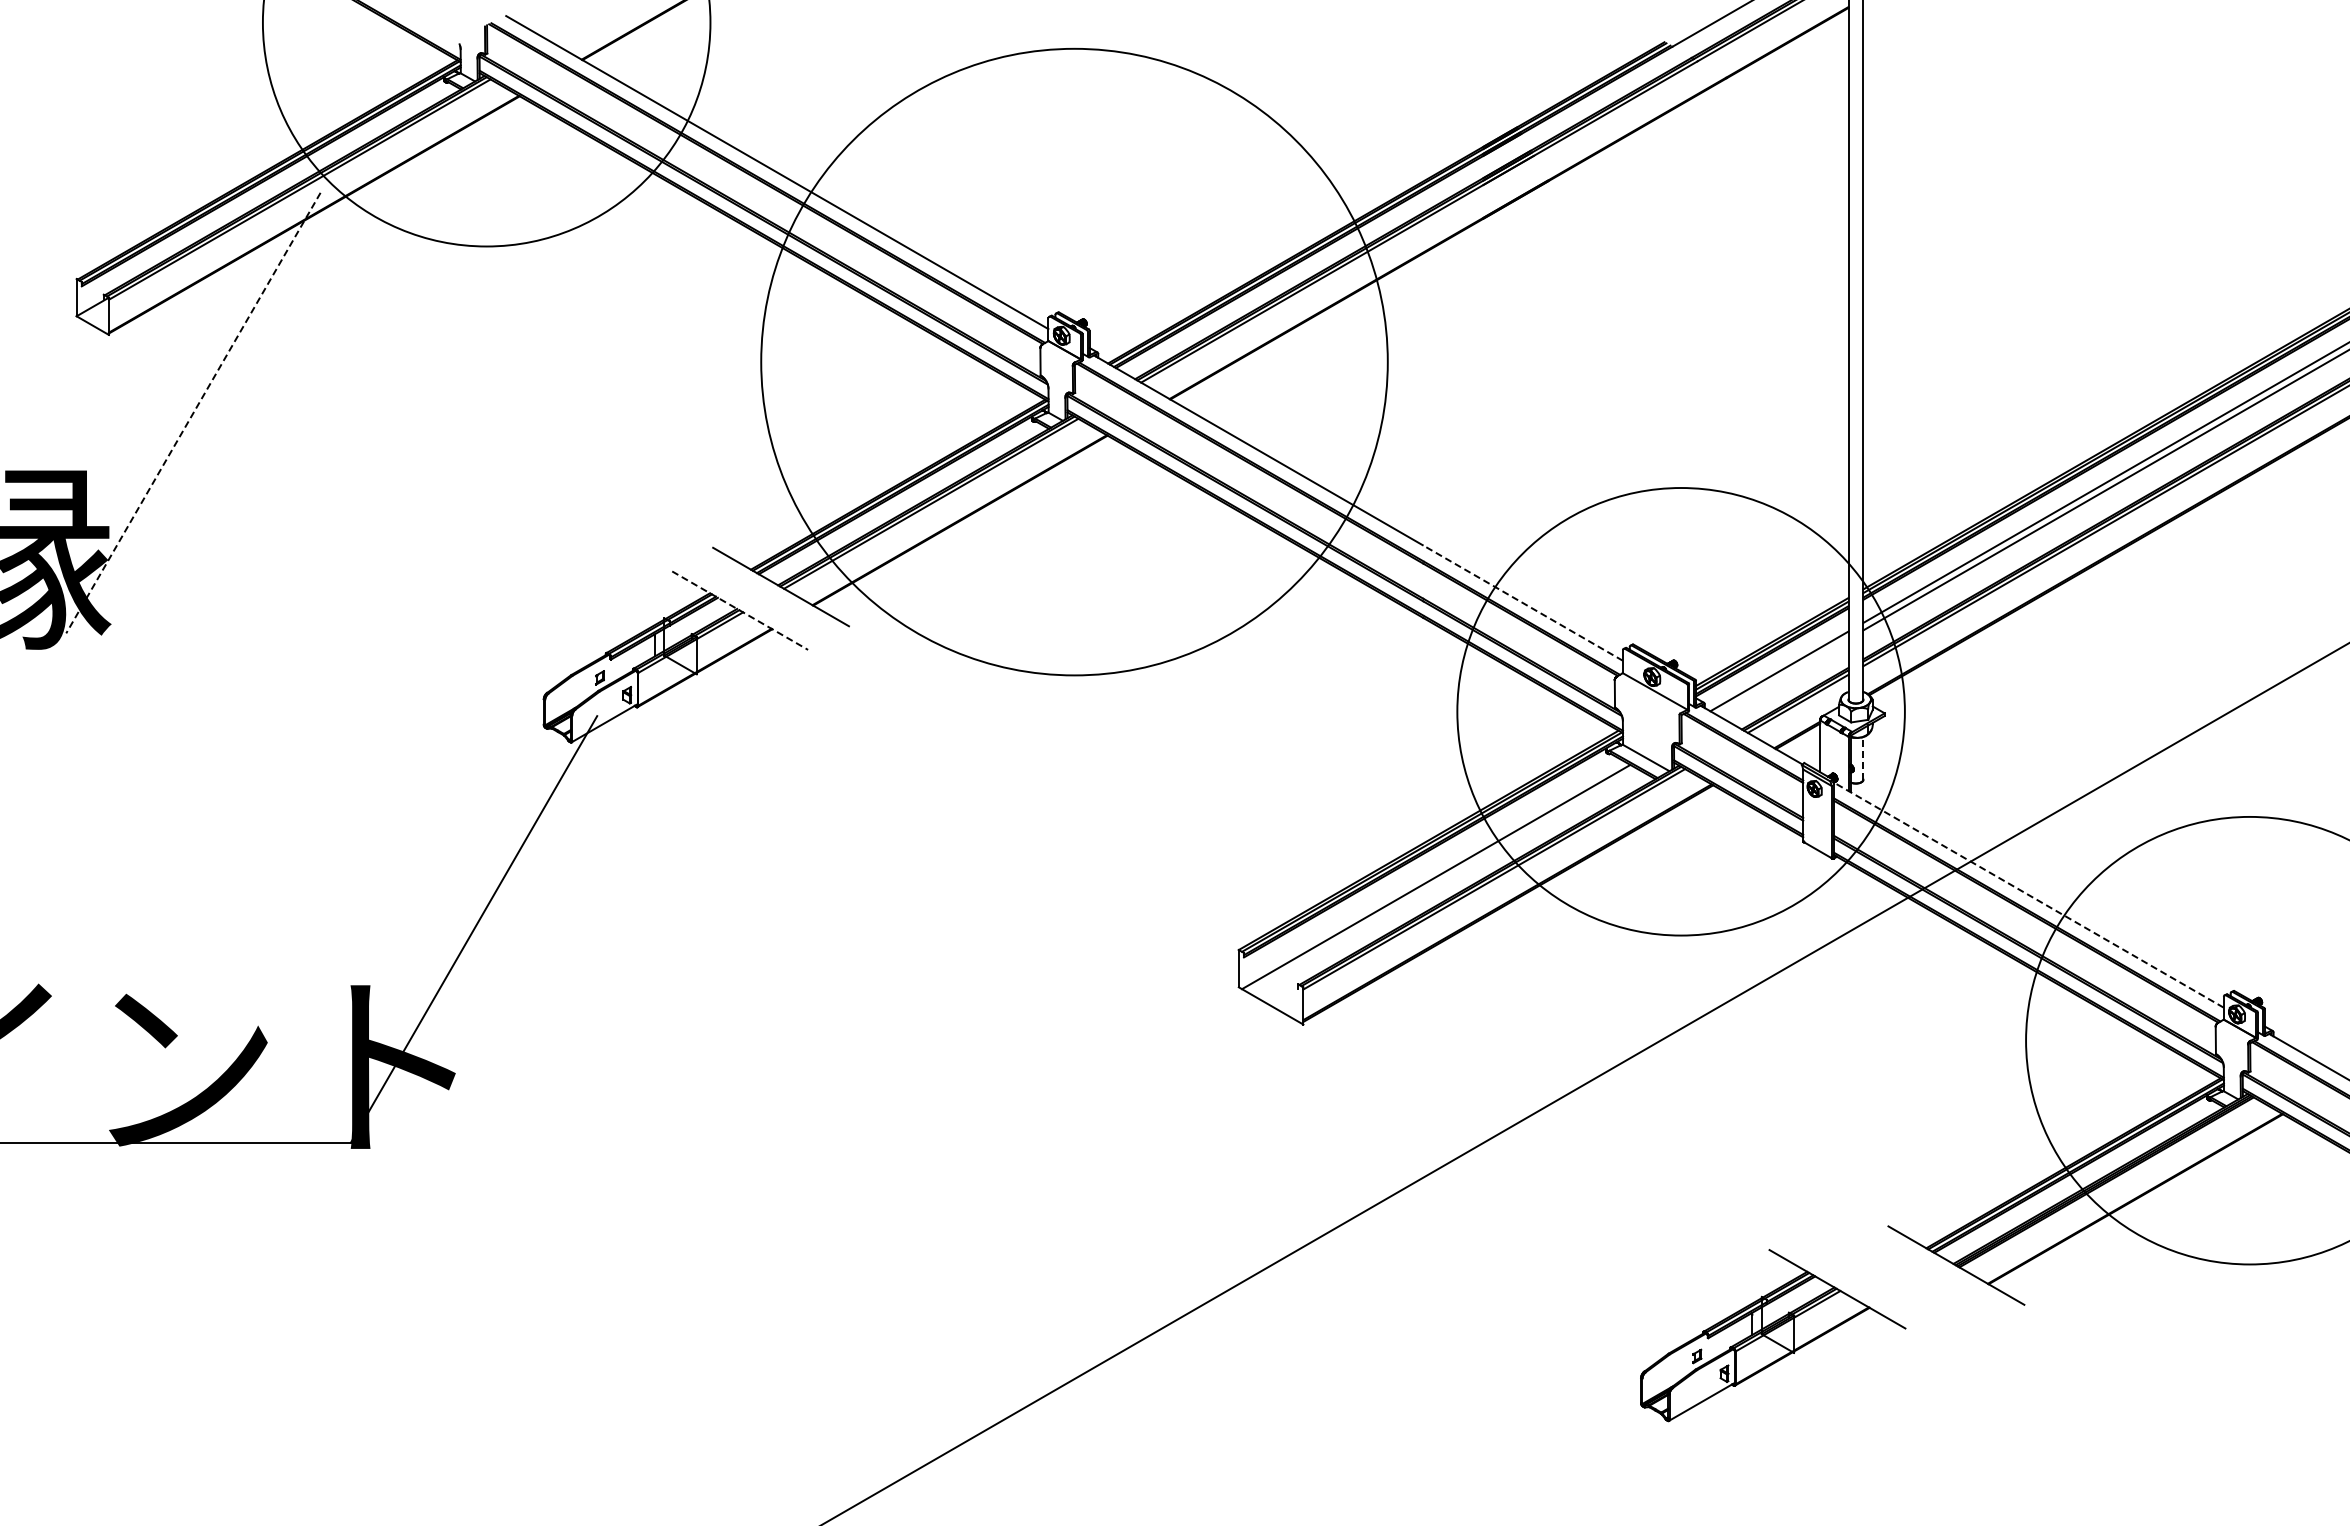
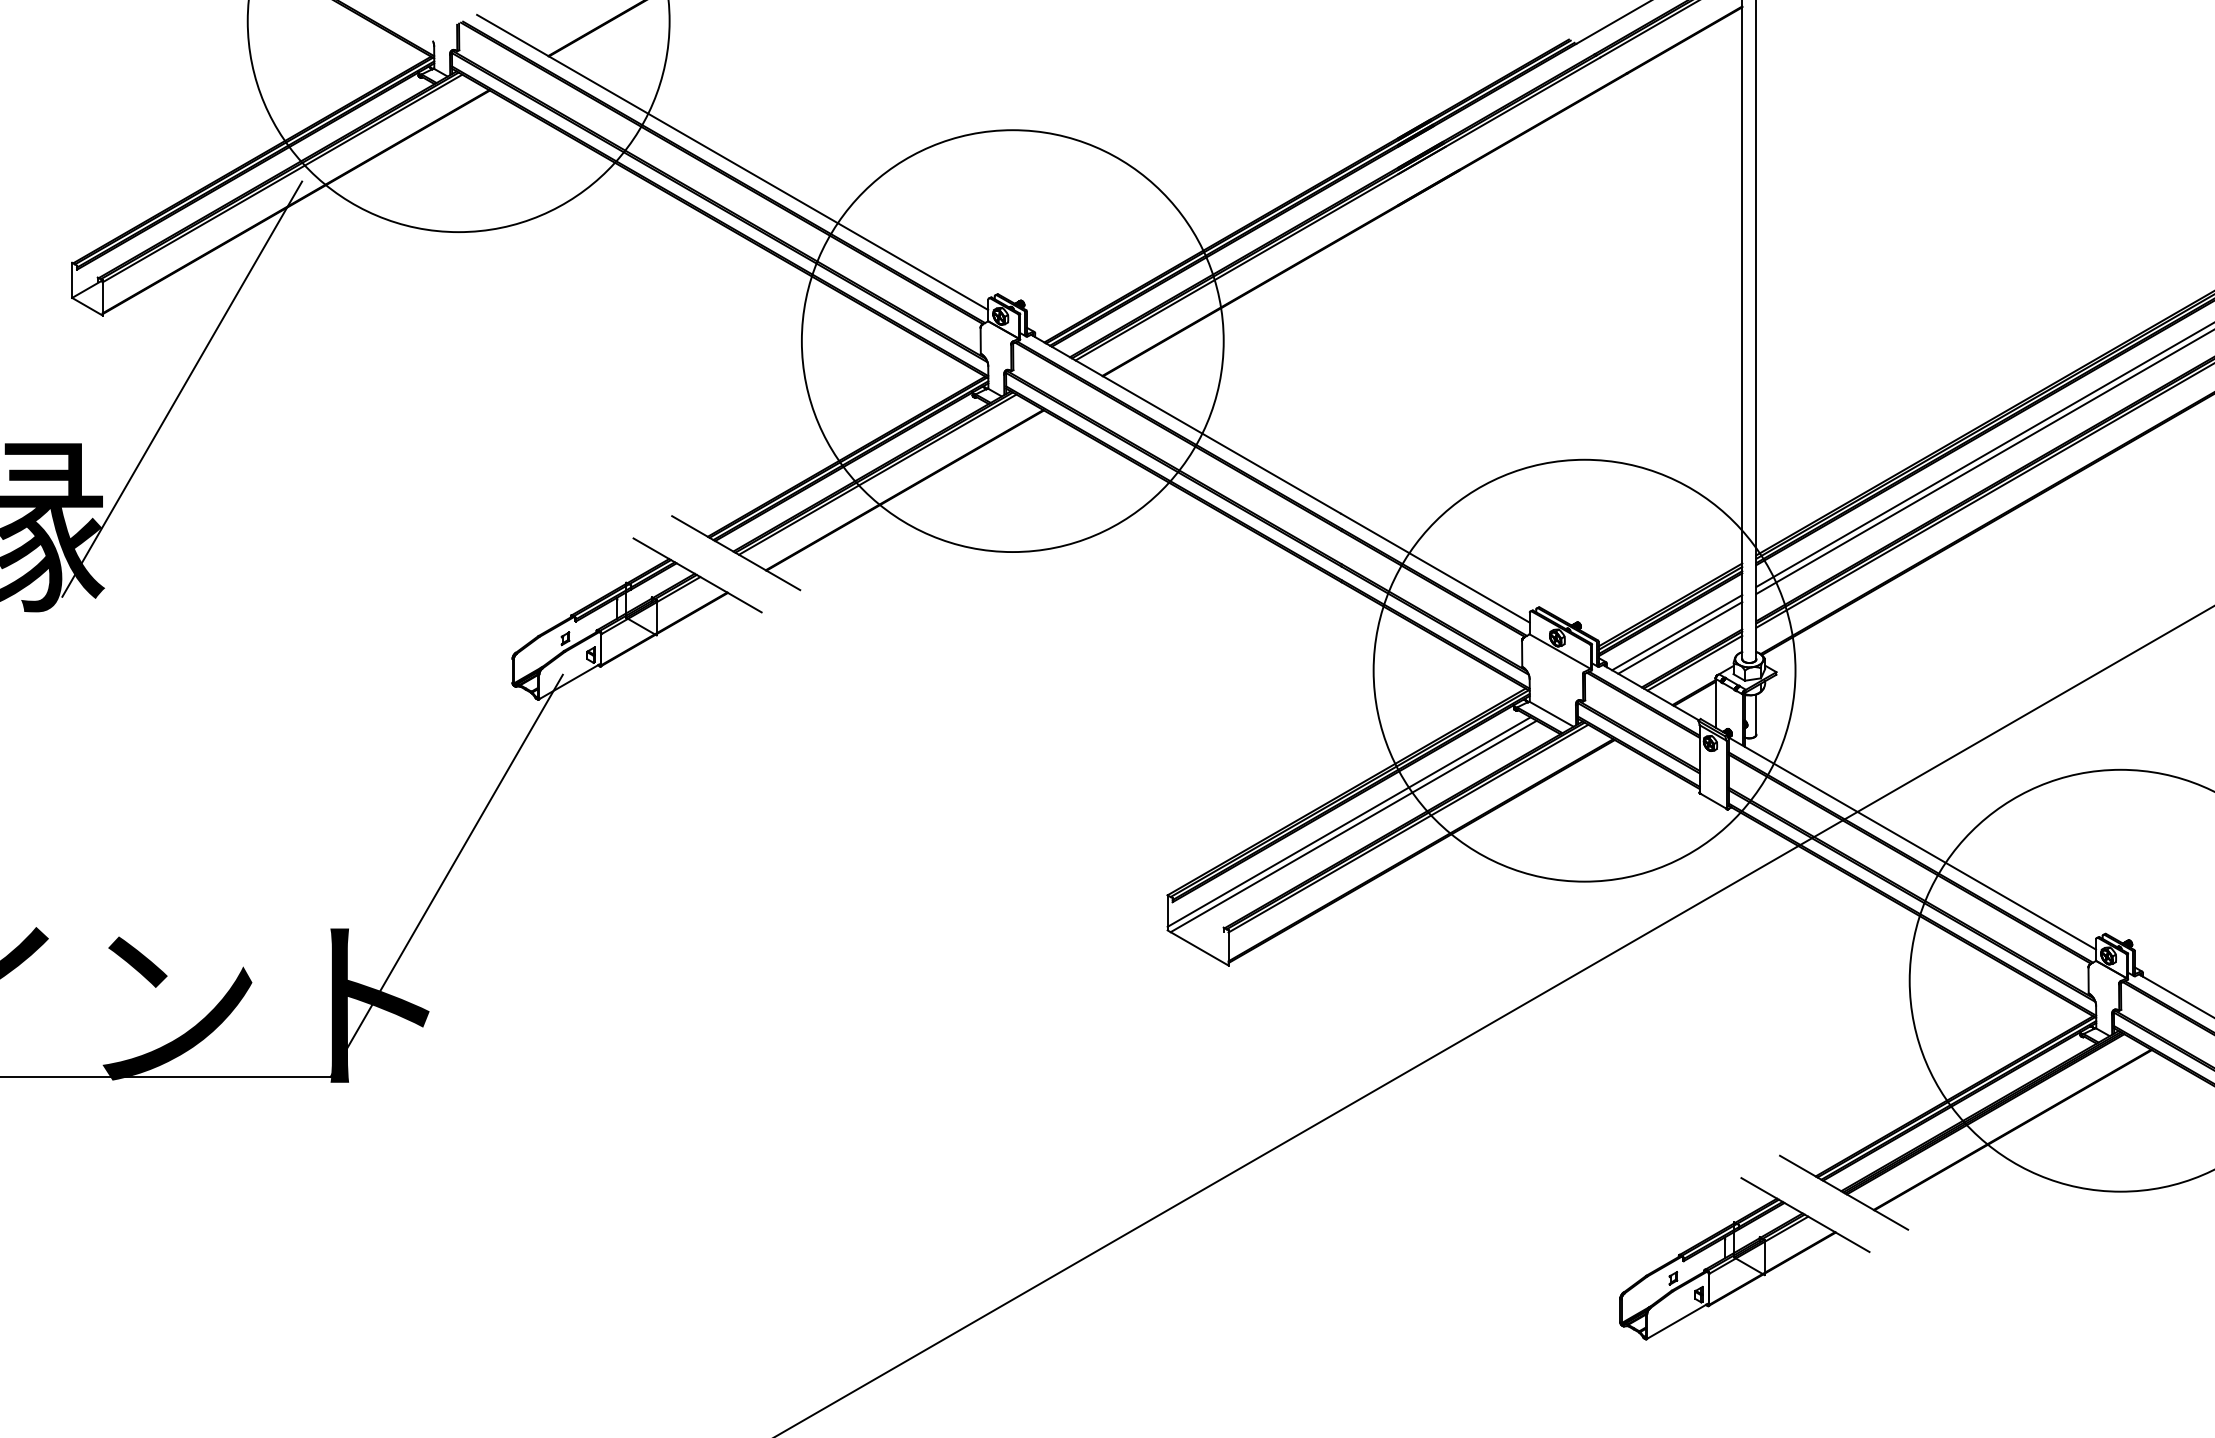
circle: (1074, 361) -> (1012, 340), size x0.71
line: (193, 413) -> (182, 389), dashed -> solid
line: (1522, 602) -> (1435, 567), dashed -> solid
line: (740, 610) -> (697, 575), dashed -> solid
line: (1782, 677) -> (1680, 638), added
line: (1863, 757) -> (1756, 713), dashed -> solid
line: (1430, 872) -> (1348, 822), added
line: (2028, 894) -> (1912, 842), dashed -> solid
part: (1773, 1335) -> (1745, 1258), moved

